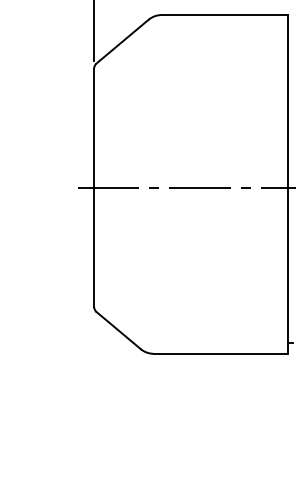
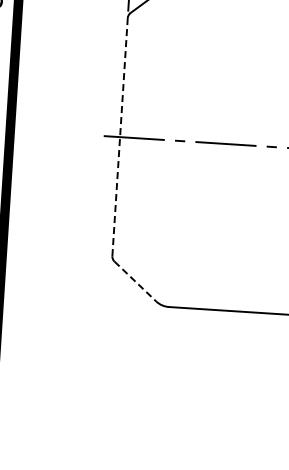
line: (94, 188) -> (120, 137), solid -> dashed
line: (118, 330) -> (135, 281), solid -> dashed

